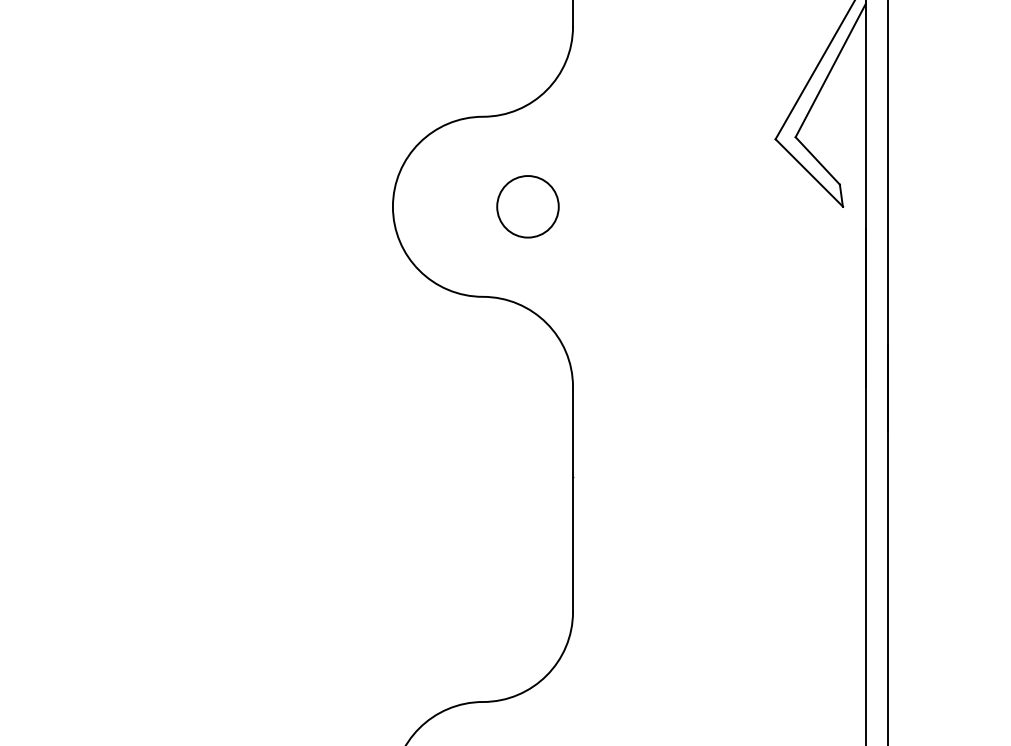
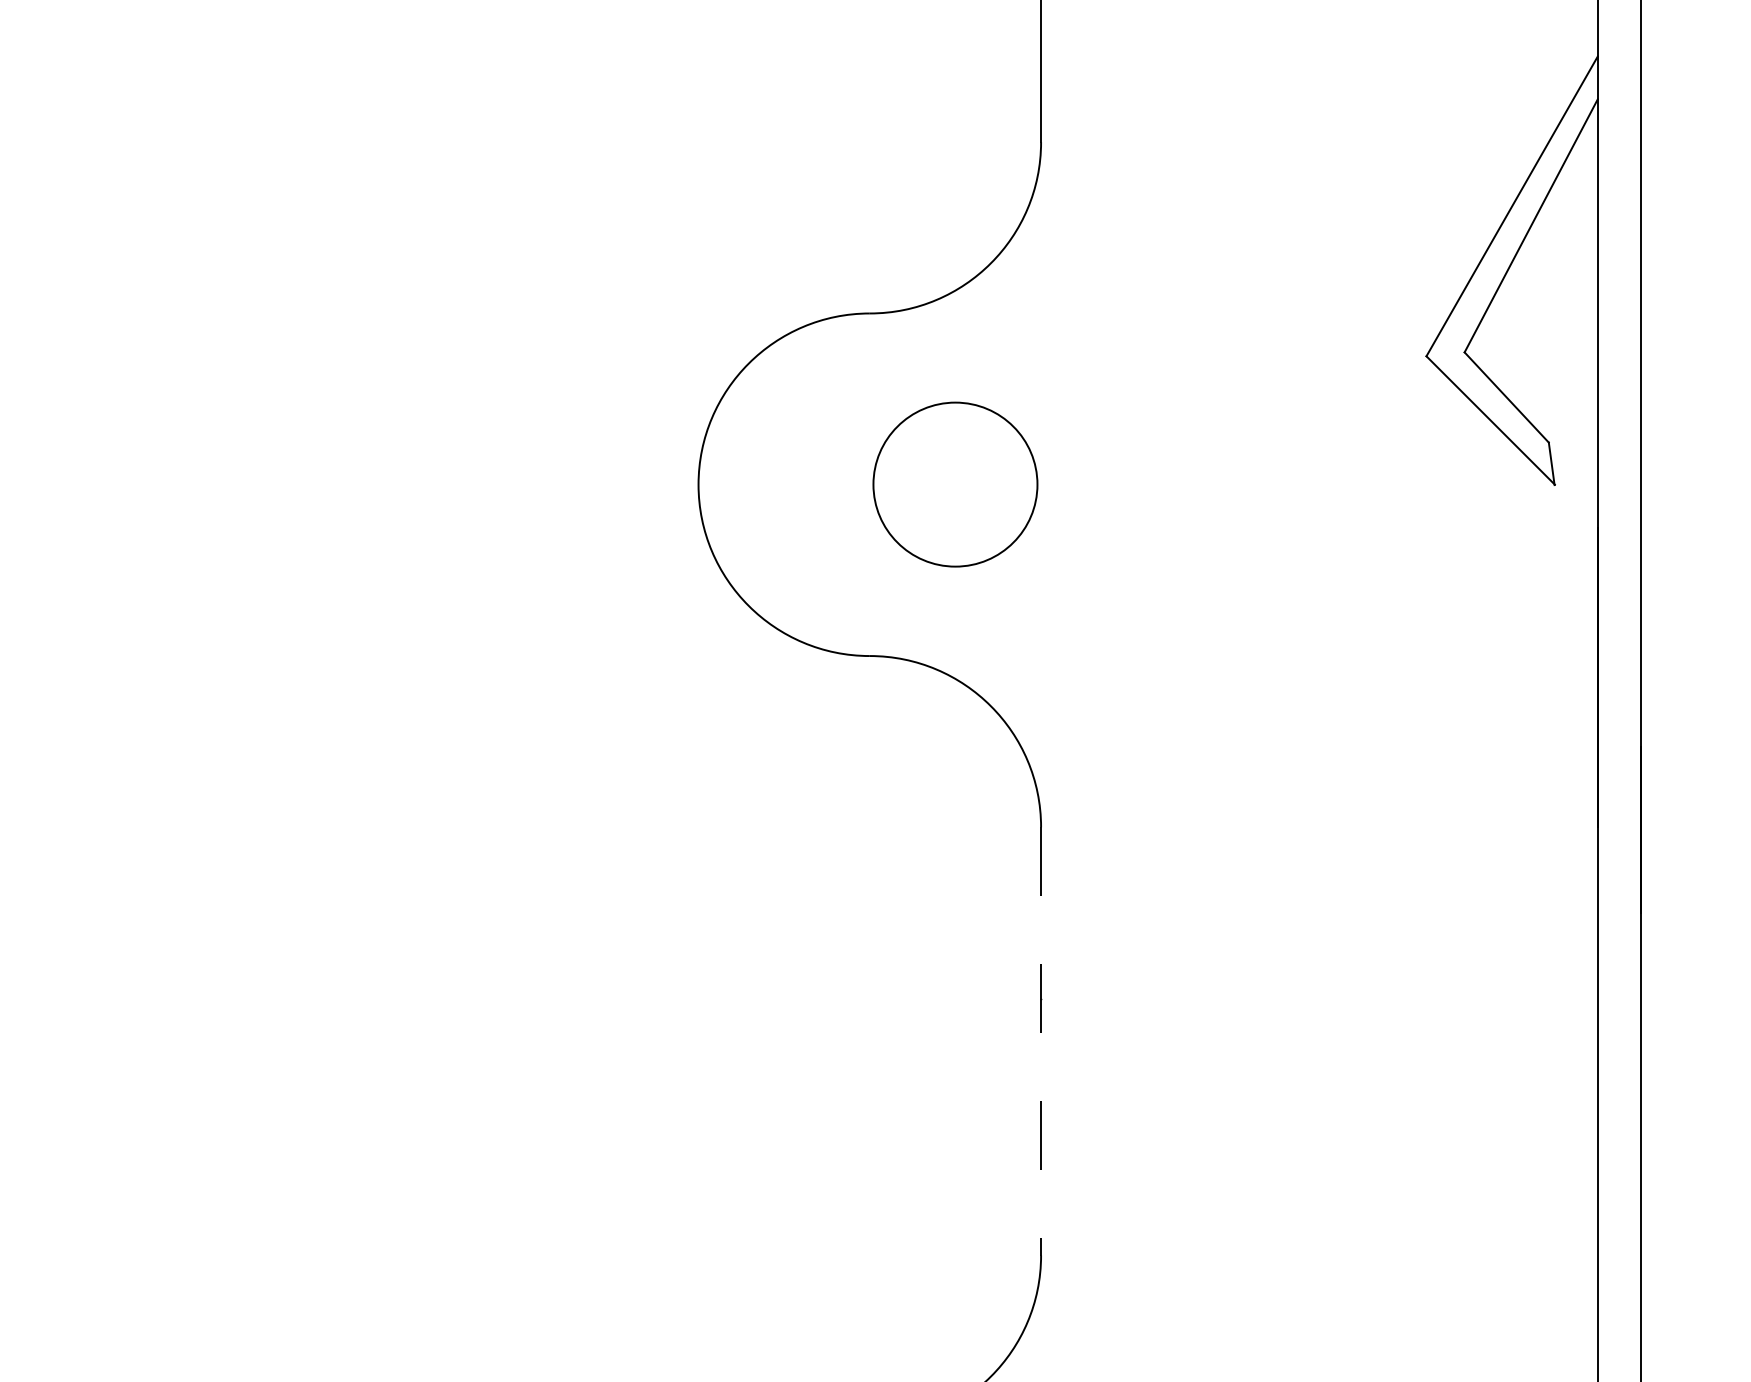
circle: (527, 206) -> (954, 484), size x1.4
line: (573, 499) -> (1042, 1041), solid -> dashed

